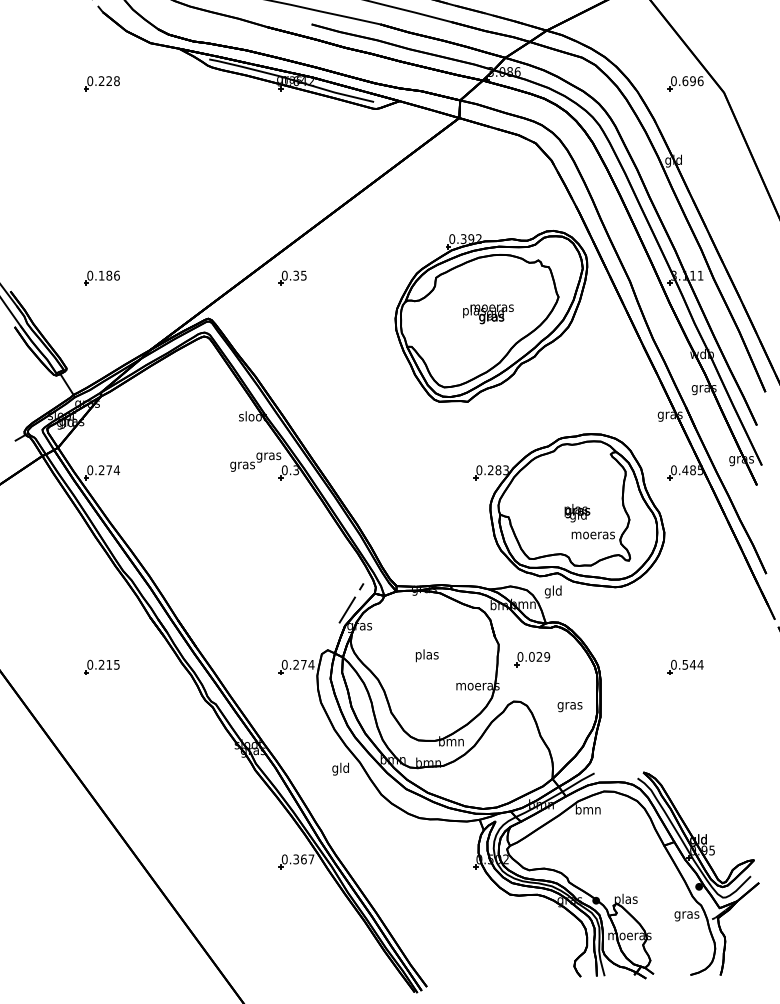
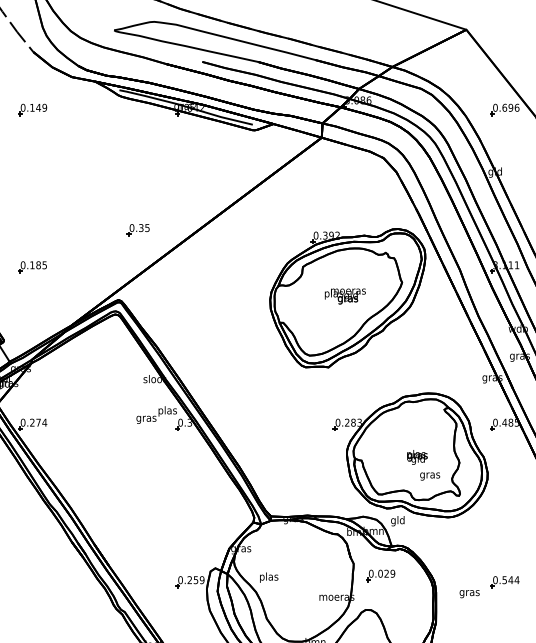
text: (108, 81) -> (37, 108), 0.228 -> 0.149
text: (116, 275) -> (44, 265), 0.186 -> 0.185
part: (292, 277) -> (138, 229), moved
text: (268, 455) -> (167, 410), gras -> plas
text: (592, 536) -> (429, 476), moeras -> gras
line: (351, 603) -> (234, 530), removed
text: (426, 655) -> (268, 577), moved
text: (307, 664) -> (198, 579), 0.274 -> 0.259
part: (101, 666) -> (32, 581), removed
text: (569, 707) -> (469, 594), moved

